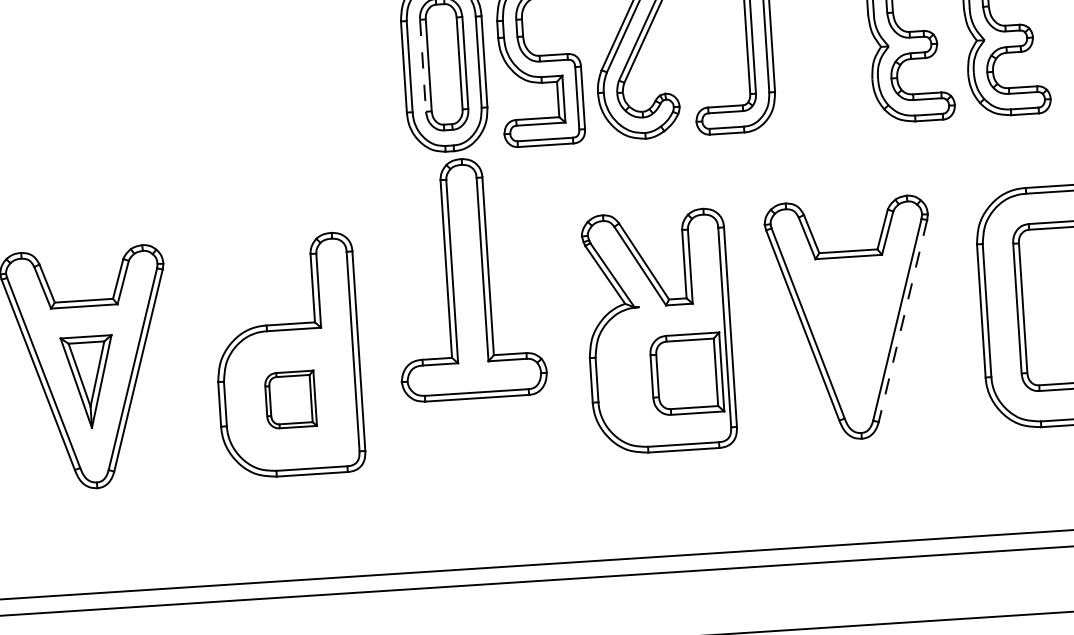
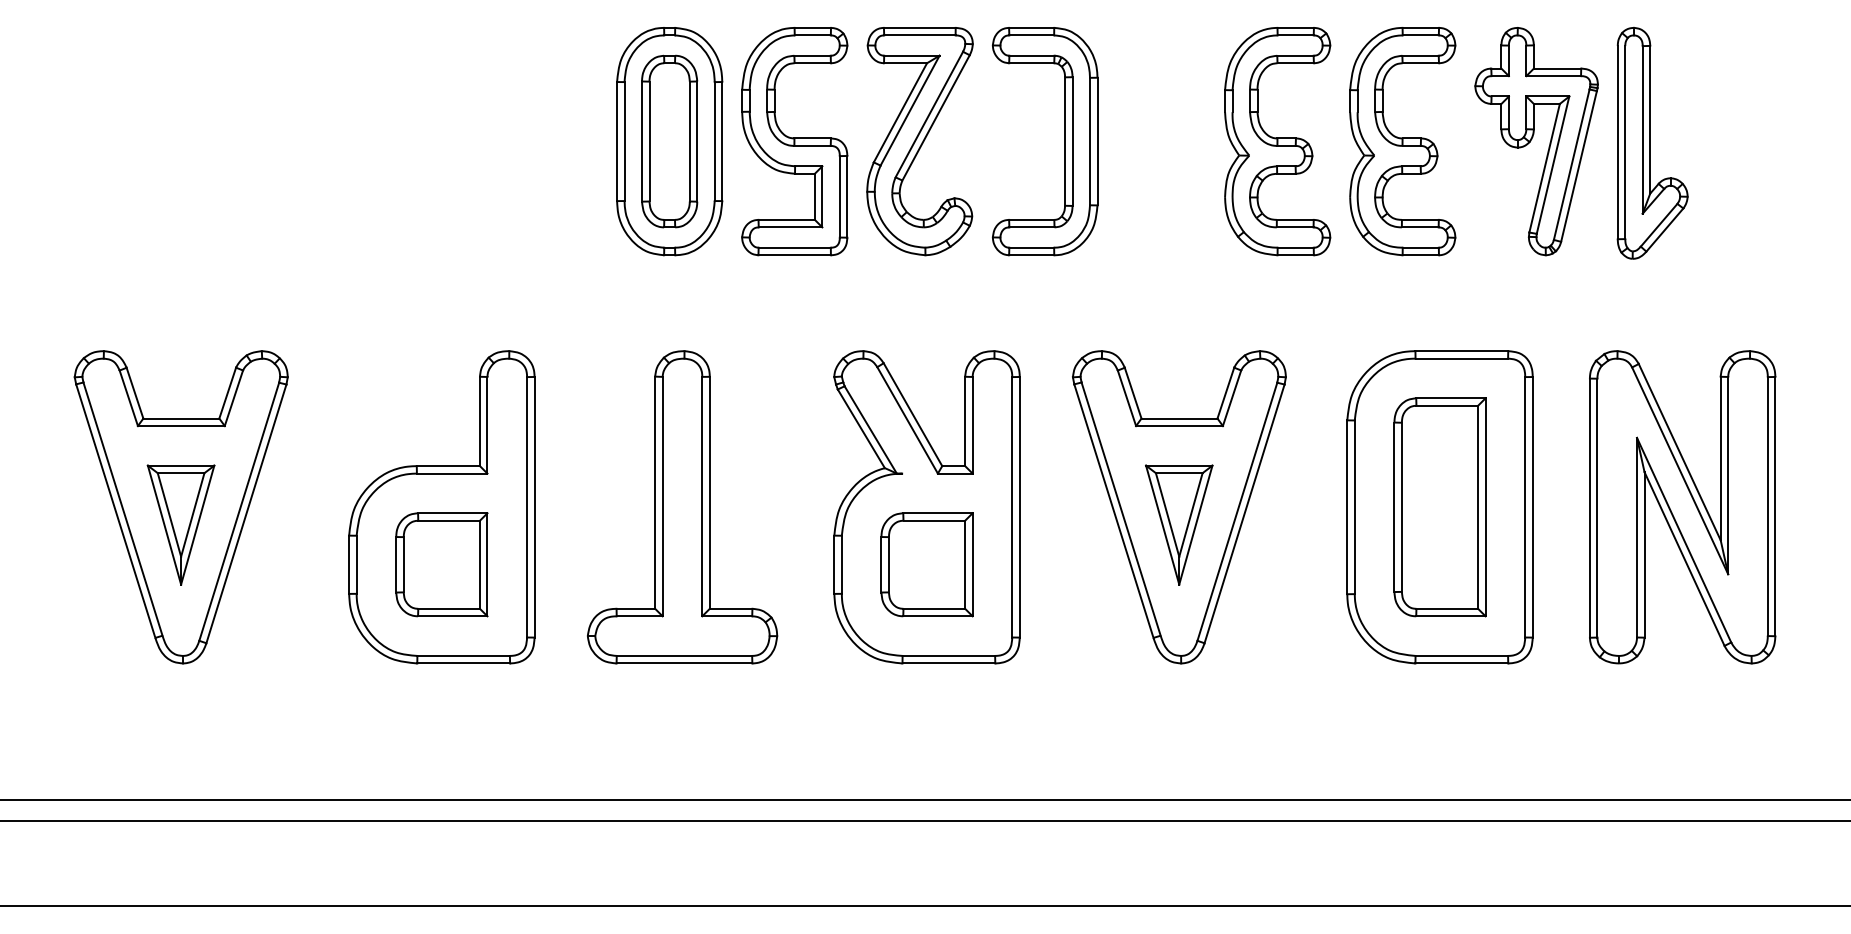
line: (423, 66) -> (642, 142), dashed -> solid
part: (467, 278) -> (682, 507), moved
line: (902, 321) -> (1244, 514), dashed -> solid
part: (853, 332) -> (1179, 524), added
part: (686, 374) -> (926, 564), moved
part: (290, 399) -> (441, 564), size x1.43

